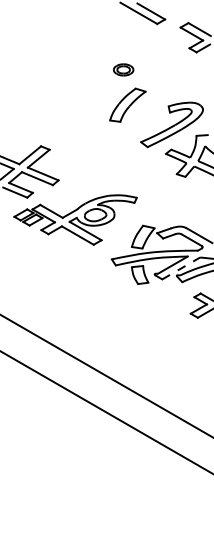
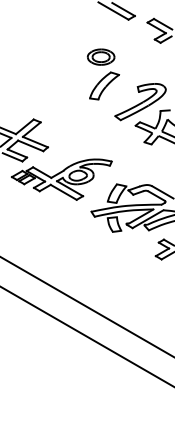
part: (123, 69) -> (100, 56), size x1.67
line: (181, 268) -> (148, 219), dashed -> solid

